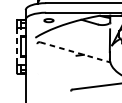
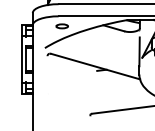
line: (16, 46) -> (21, 59), dashed -> solid
line: (75, 52) -> (96, 66), dashed -> solid

